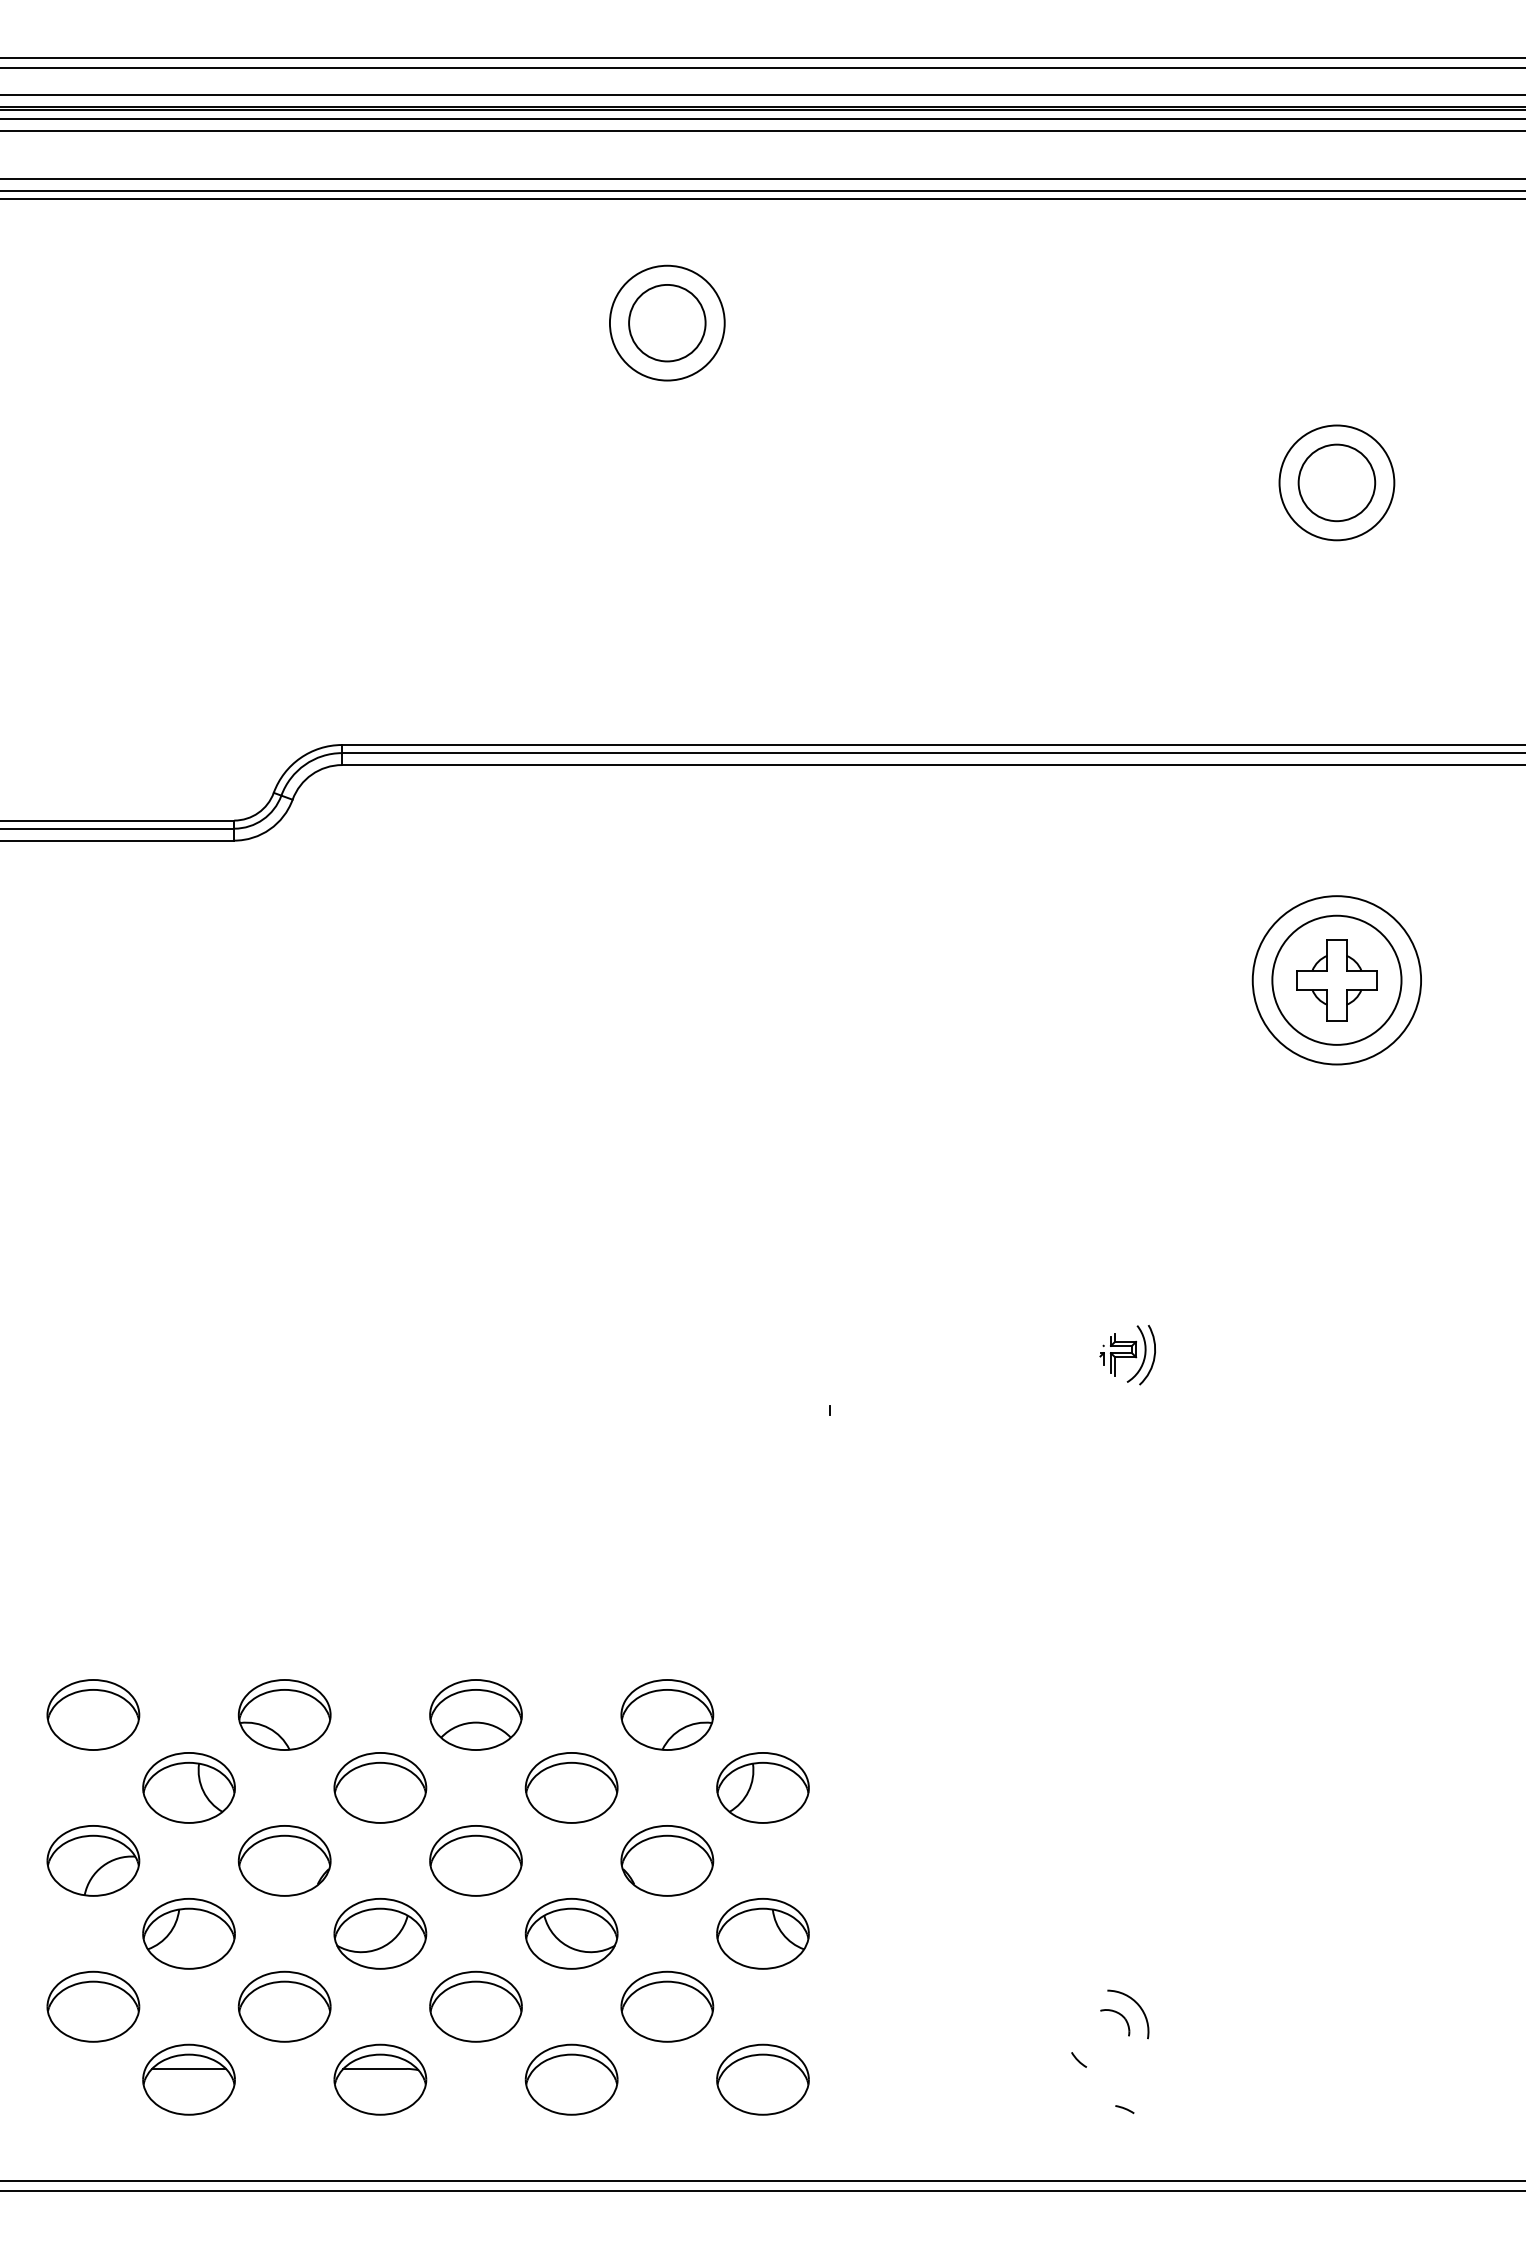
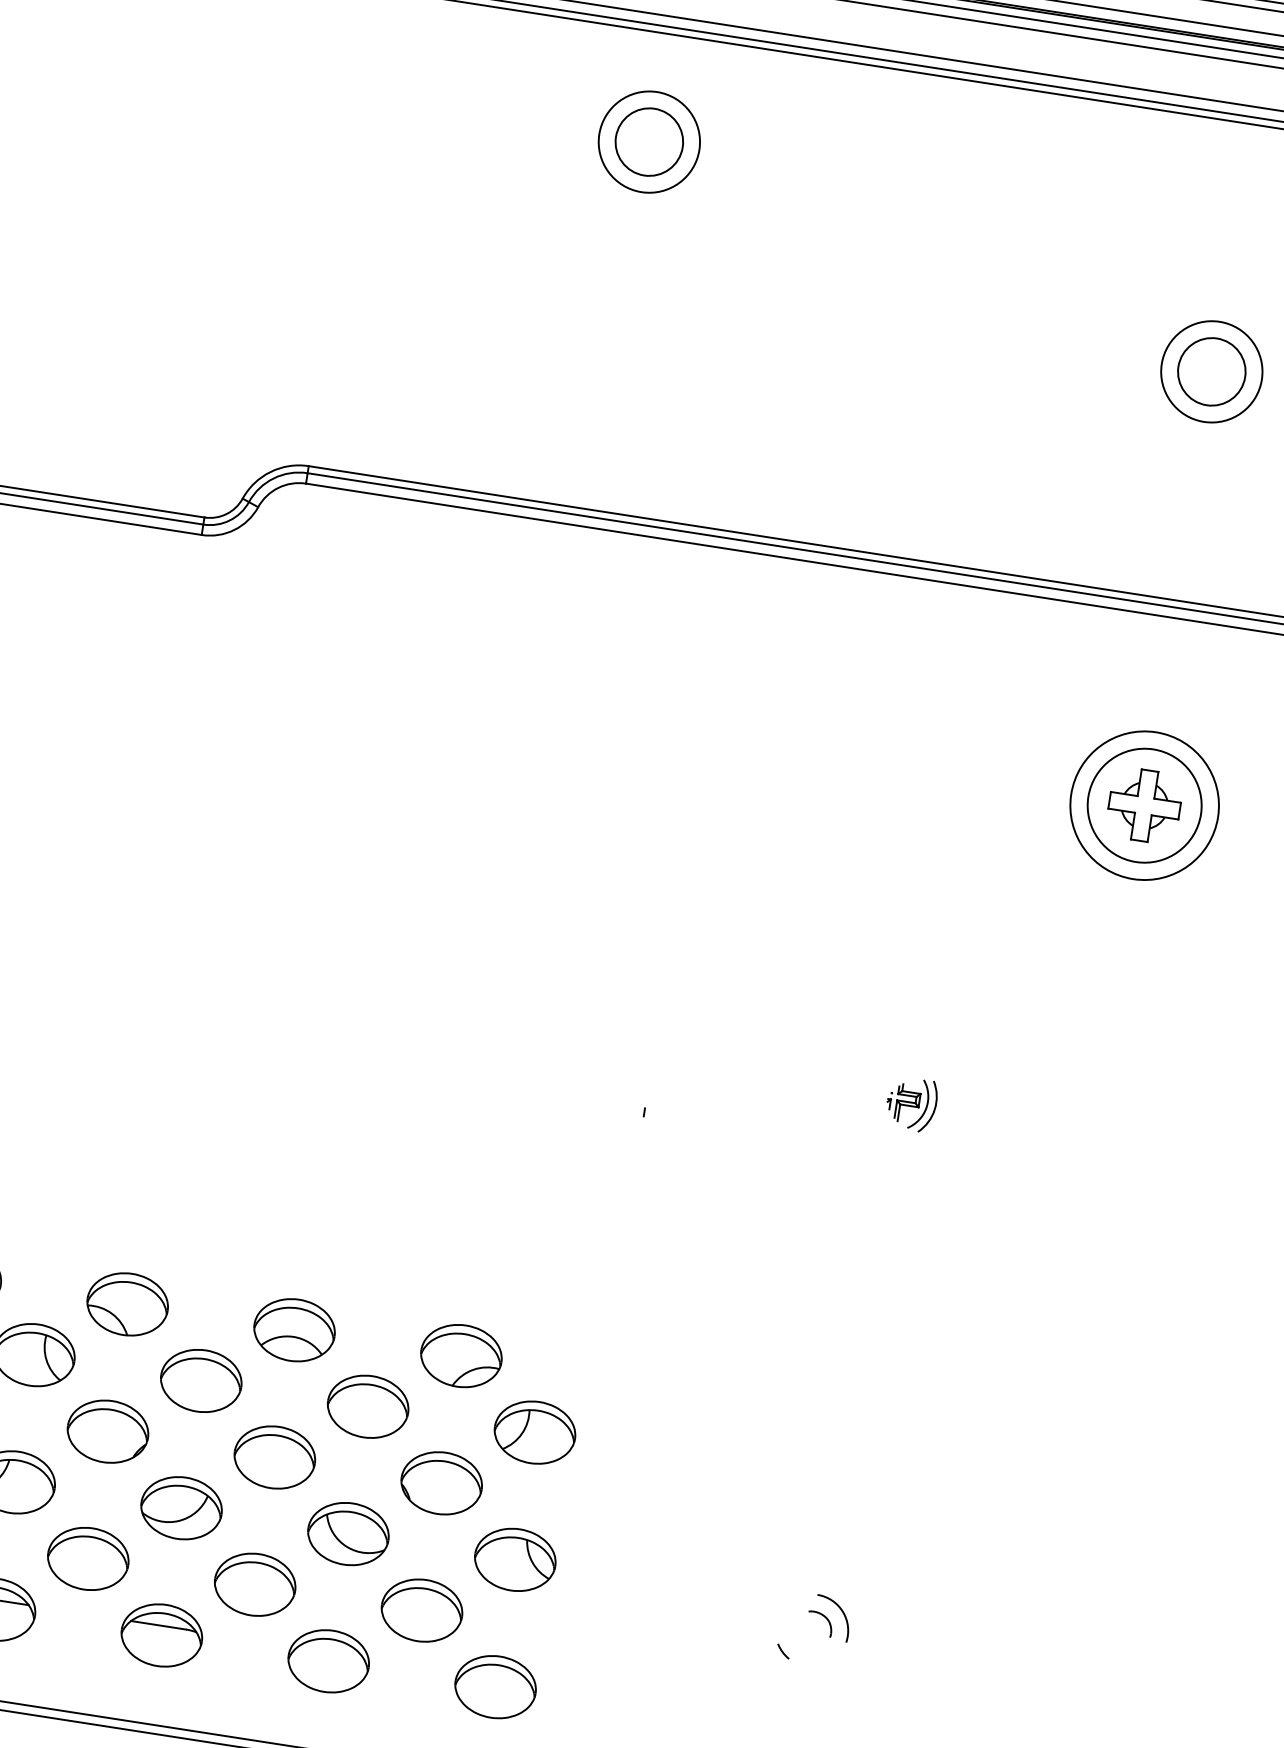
part: (1118, 2014) -> (823, 1617), moved

